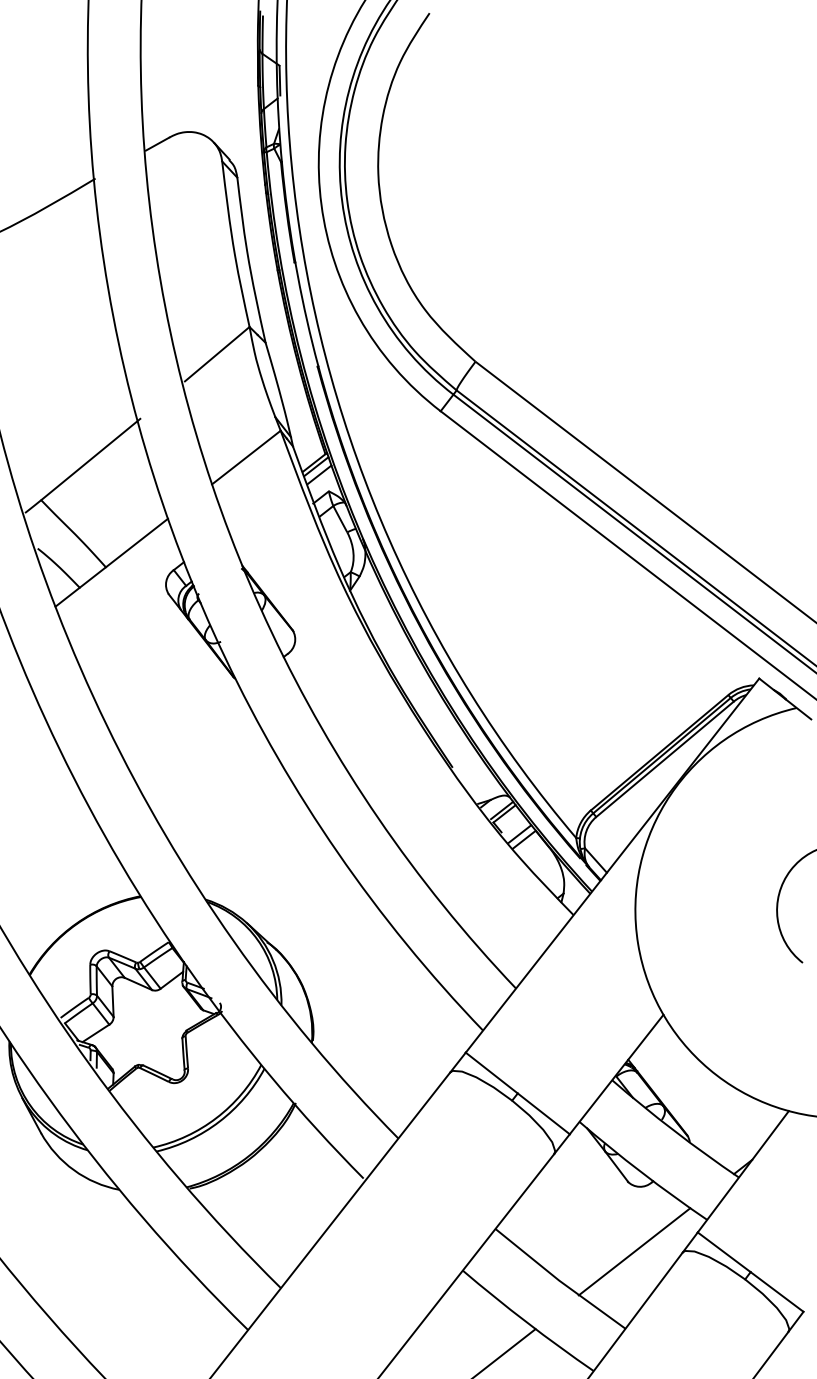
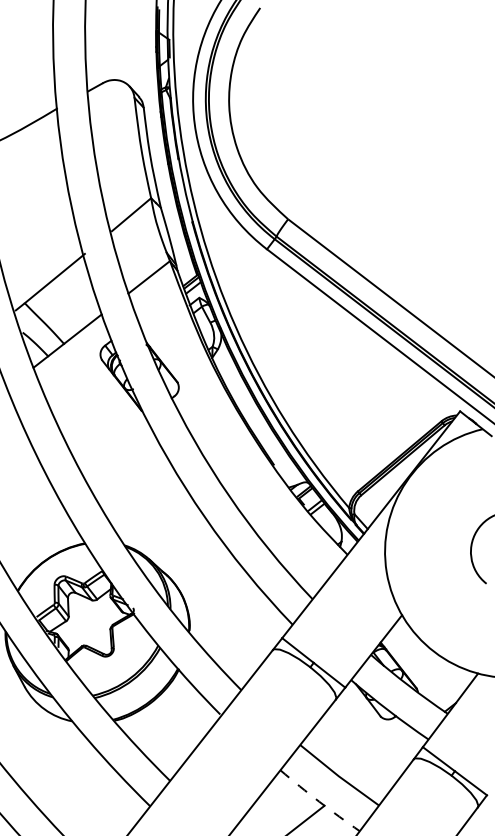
line: (634, 1251) -> (384, 758), removed
arc: (527, 1322) -> (319, 801), solid -> dashed

